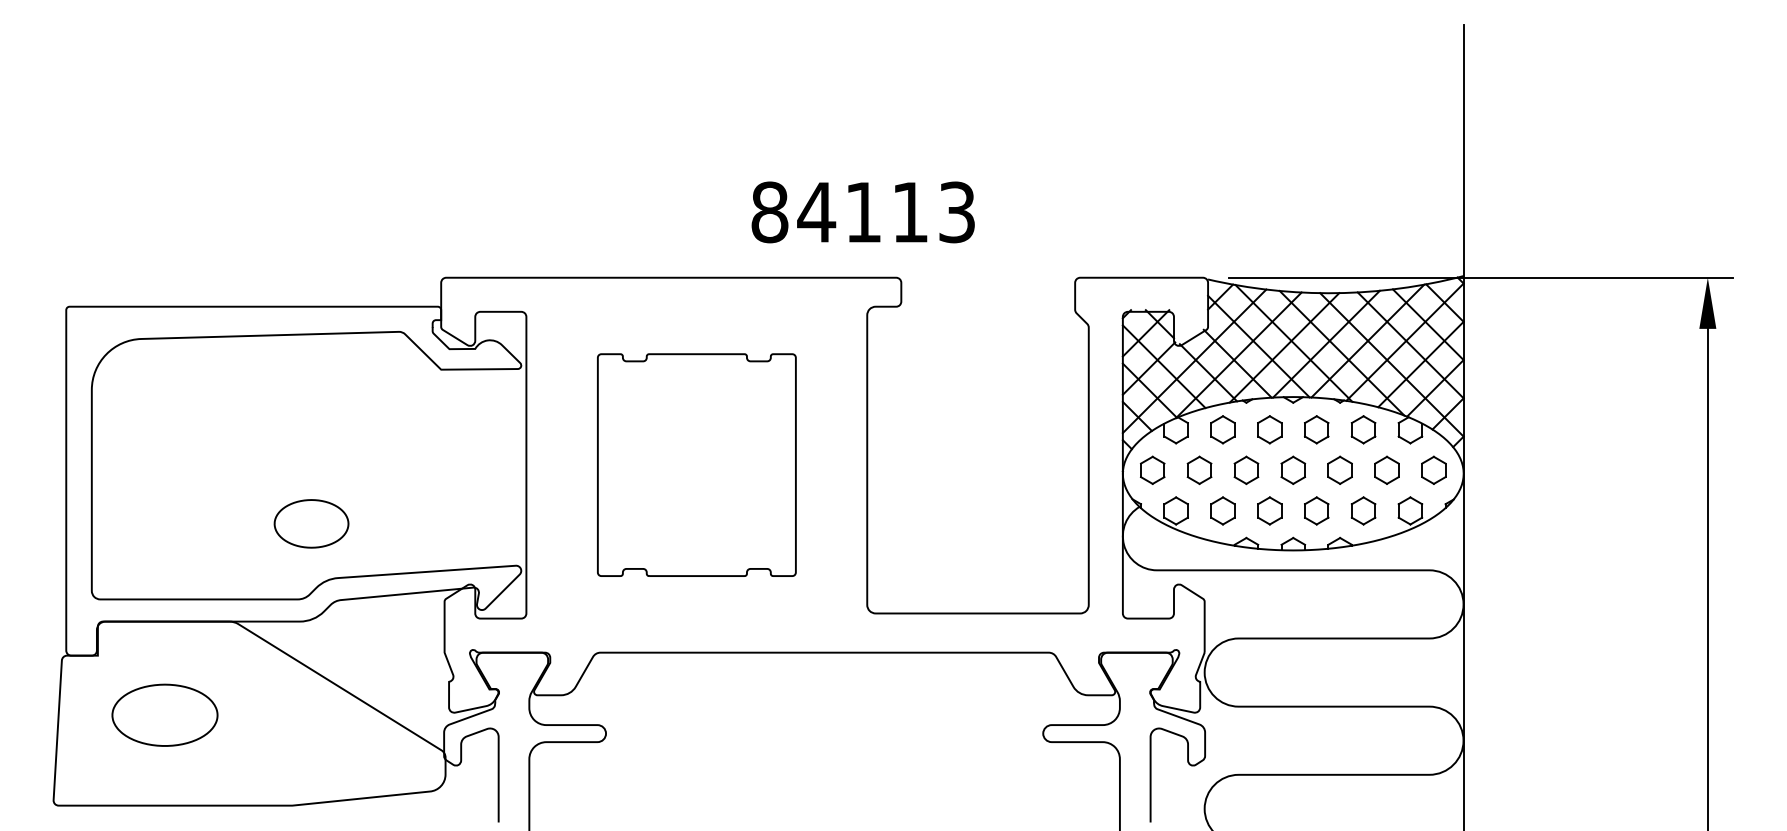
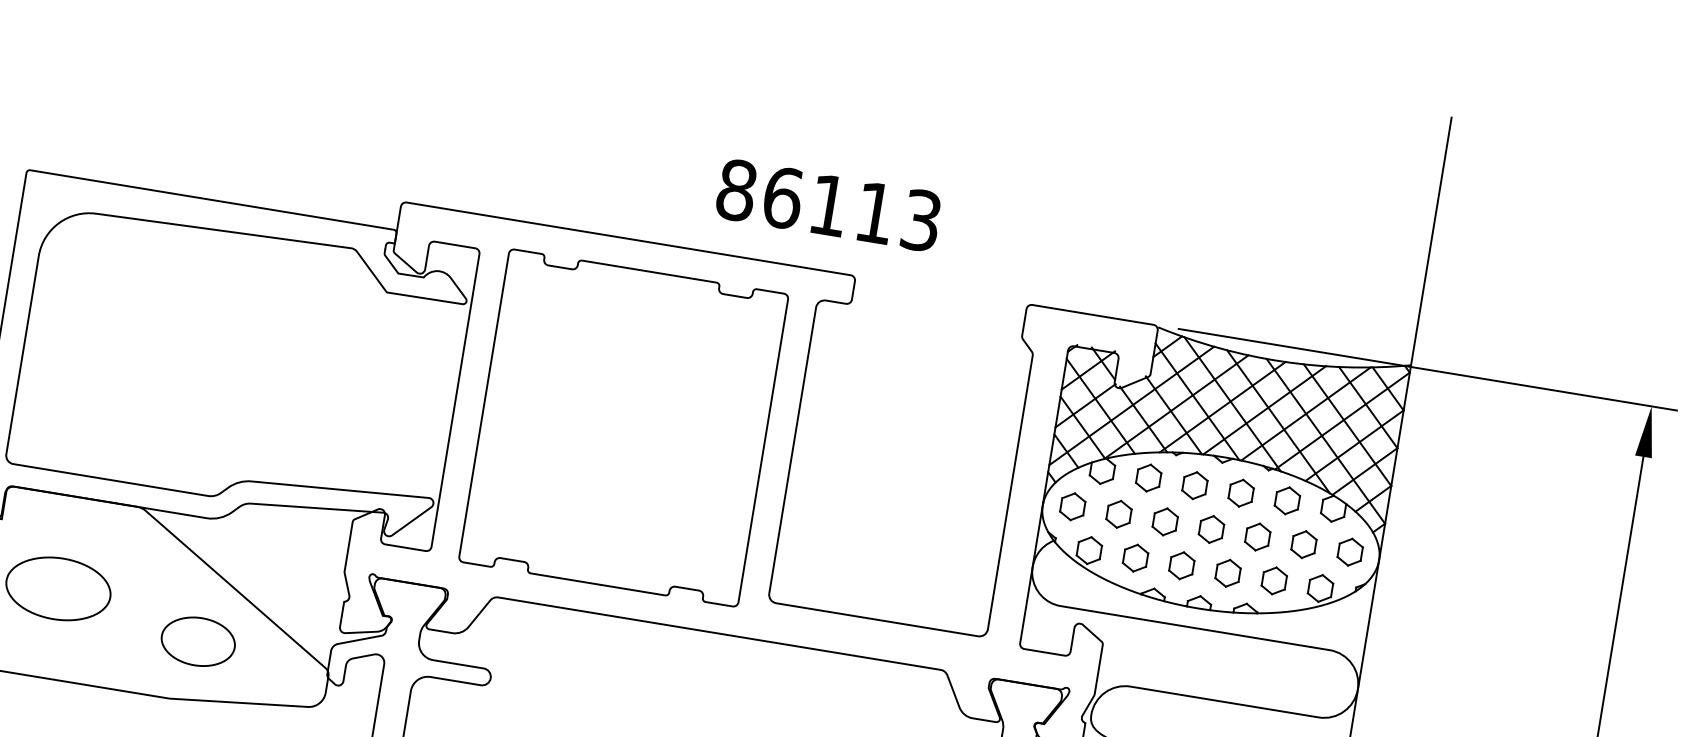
text: (816, 212) -> (782, 197), 84113 -> 86113
part: (696, 464) -> (623, 427), size x1.43
part: (311, 523) -> (198, 641), moved

